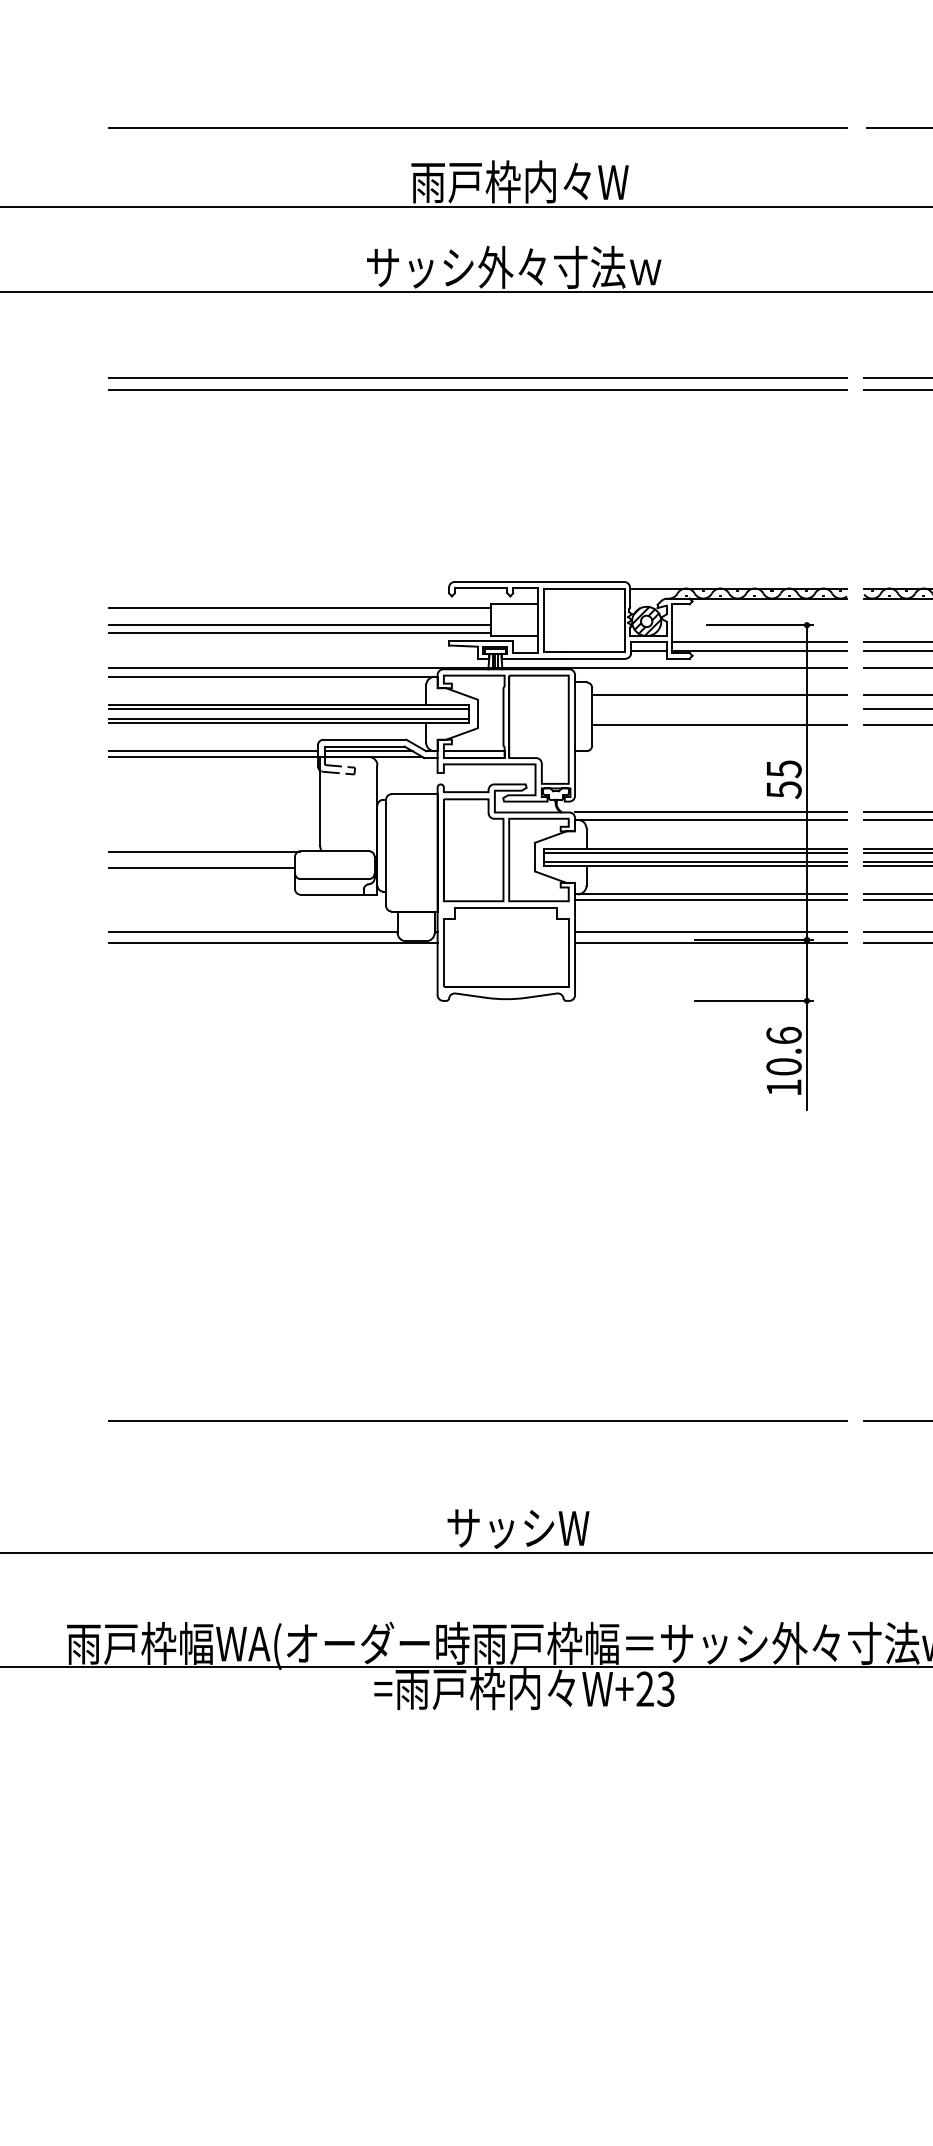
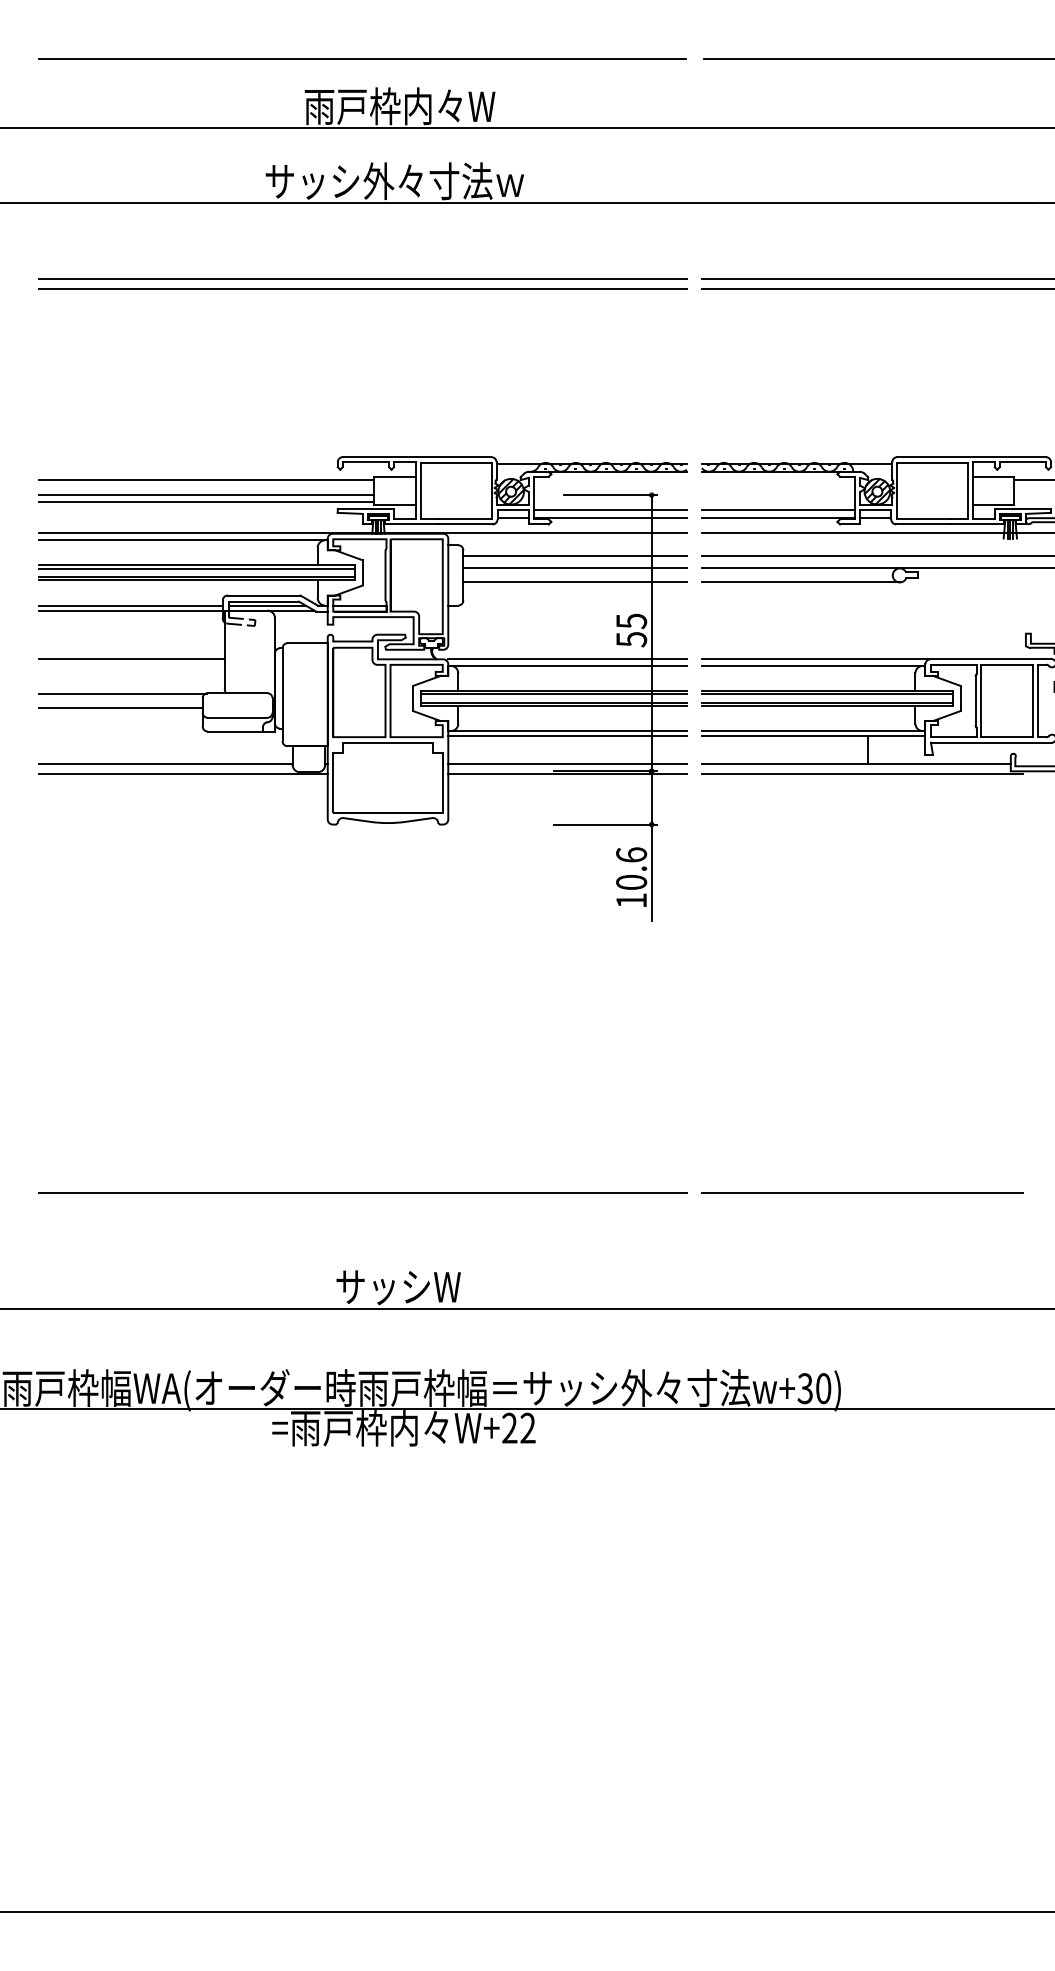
line: (718, 708) -> (574, 568), added
line: (213, 812) -> (131, 659), added
text: (665, 1689) -> (527, 1428), W+23 -> W+22

